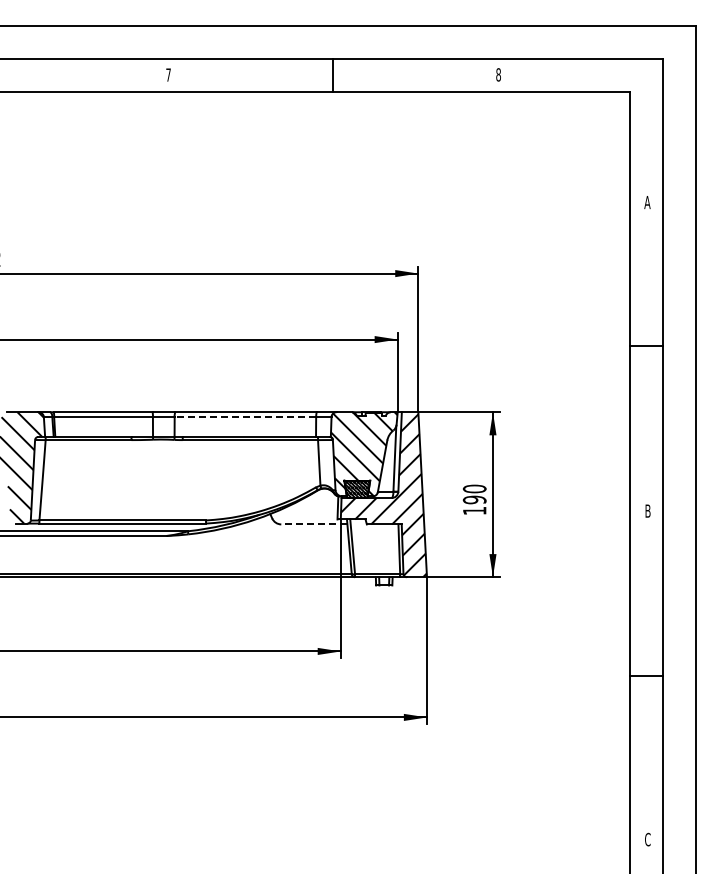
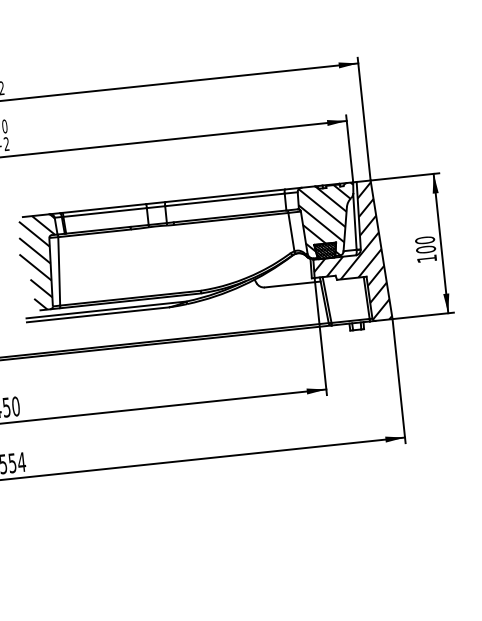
line: (245, 417) -> (225, 200), dashed -> solid
text: (474, 499) -> (425, 249), 190 -> 100
line: (313, 524) -> (292, 284), dashed -> solid

